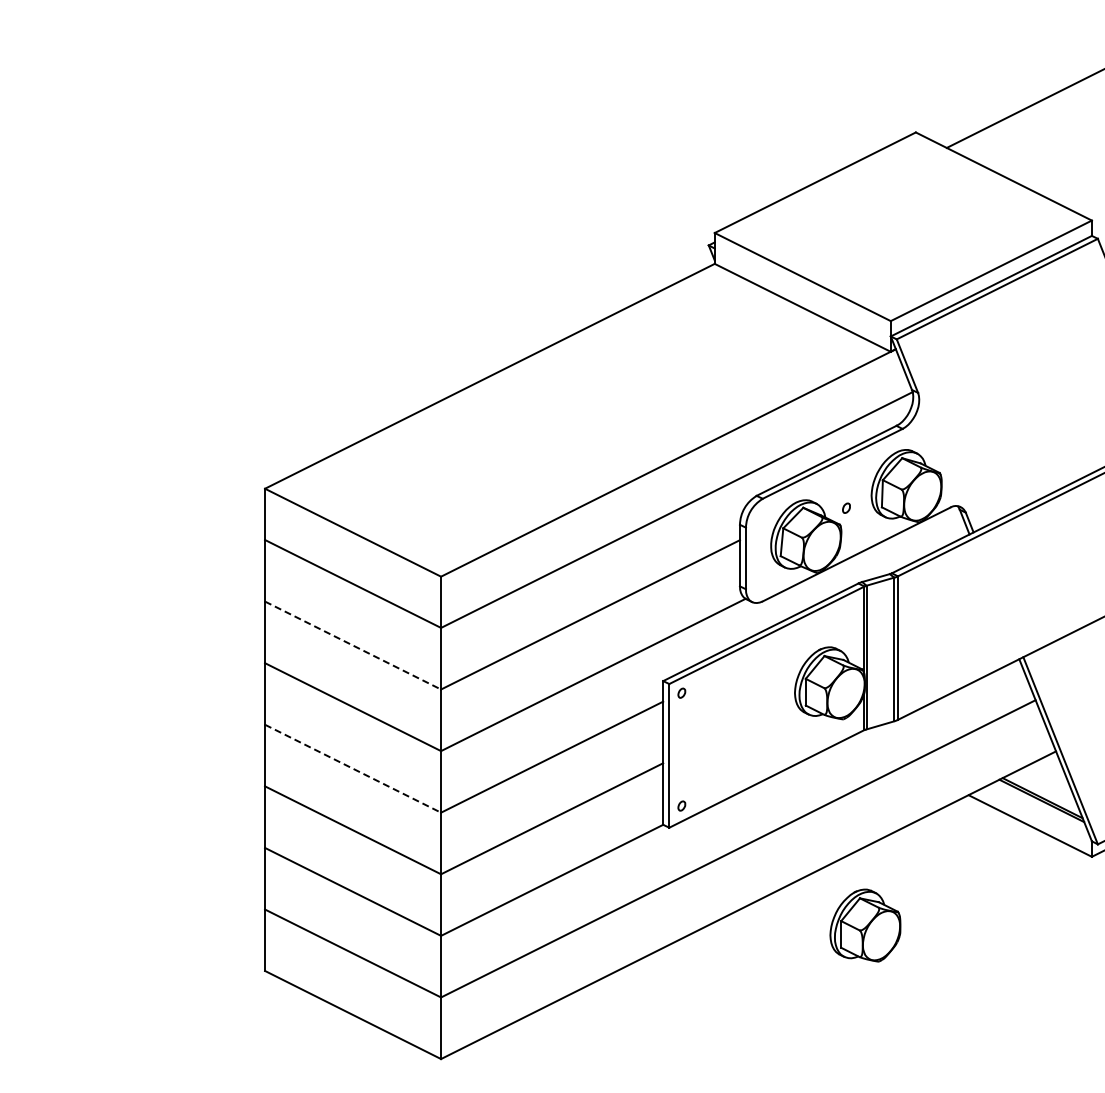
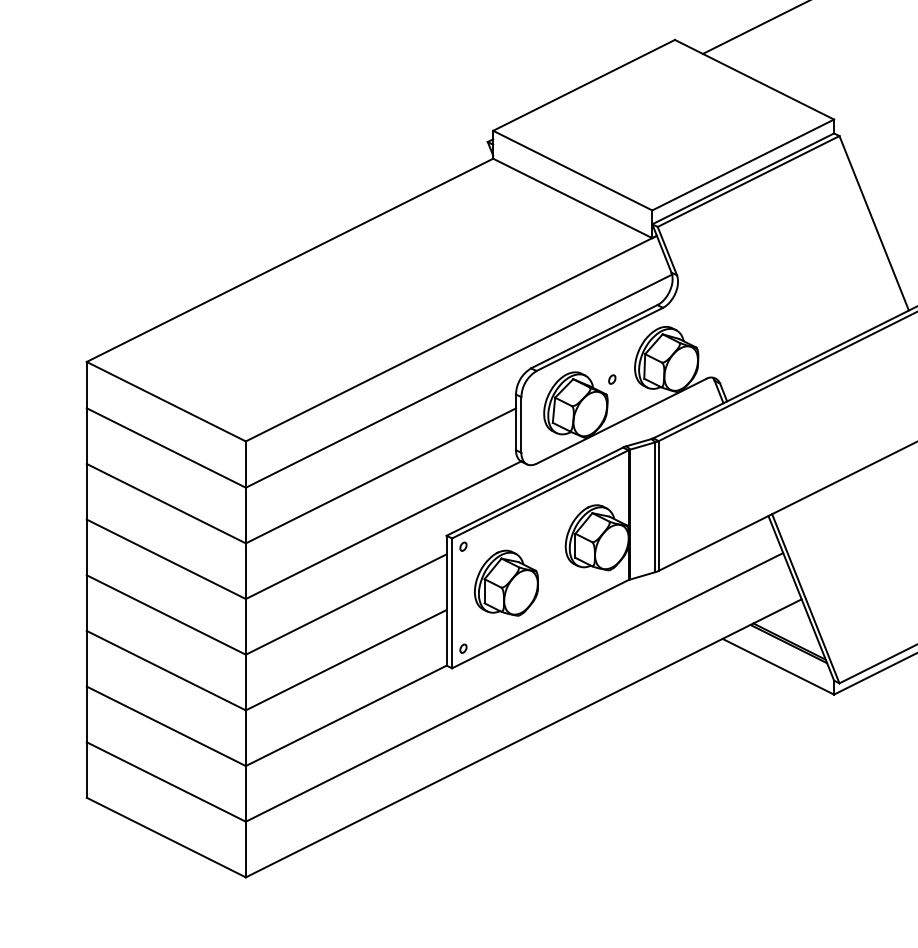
line: (353, 645) -> (166, 503), dashed -> solid
line: (353, 768) -> (166, 614), dashed -> solid
part: (865, 925) -> (506, 583), moved

